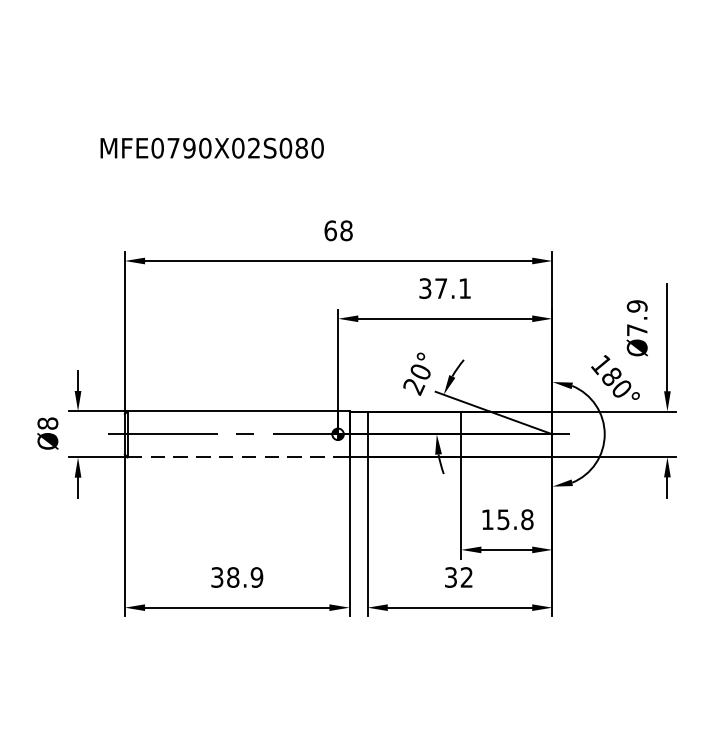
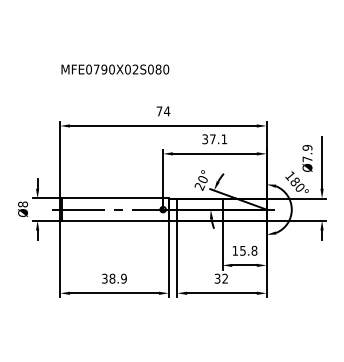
text: (212, 148) -> (115, 69), moved
text: (338, 231) -> (163, 111), 68 -> 74
line: (233, 456) -> (112, 220), dashed -> solid

